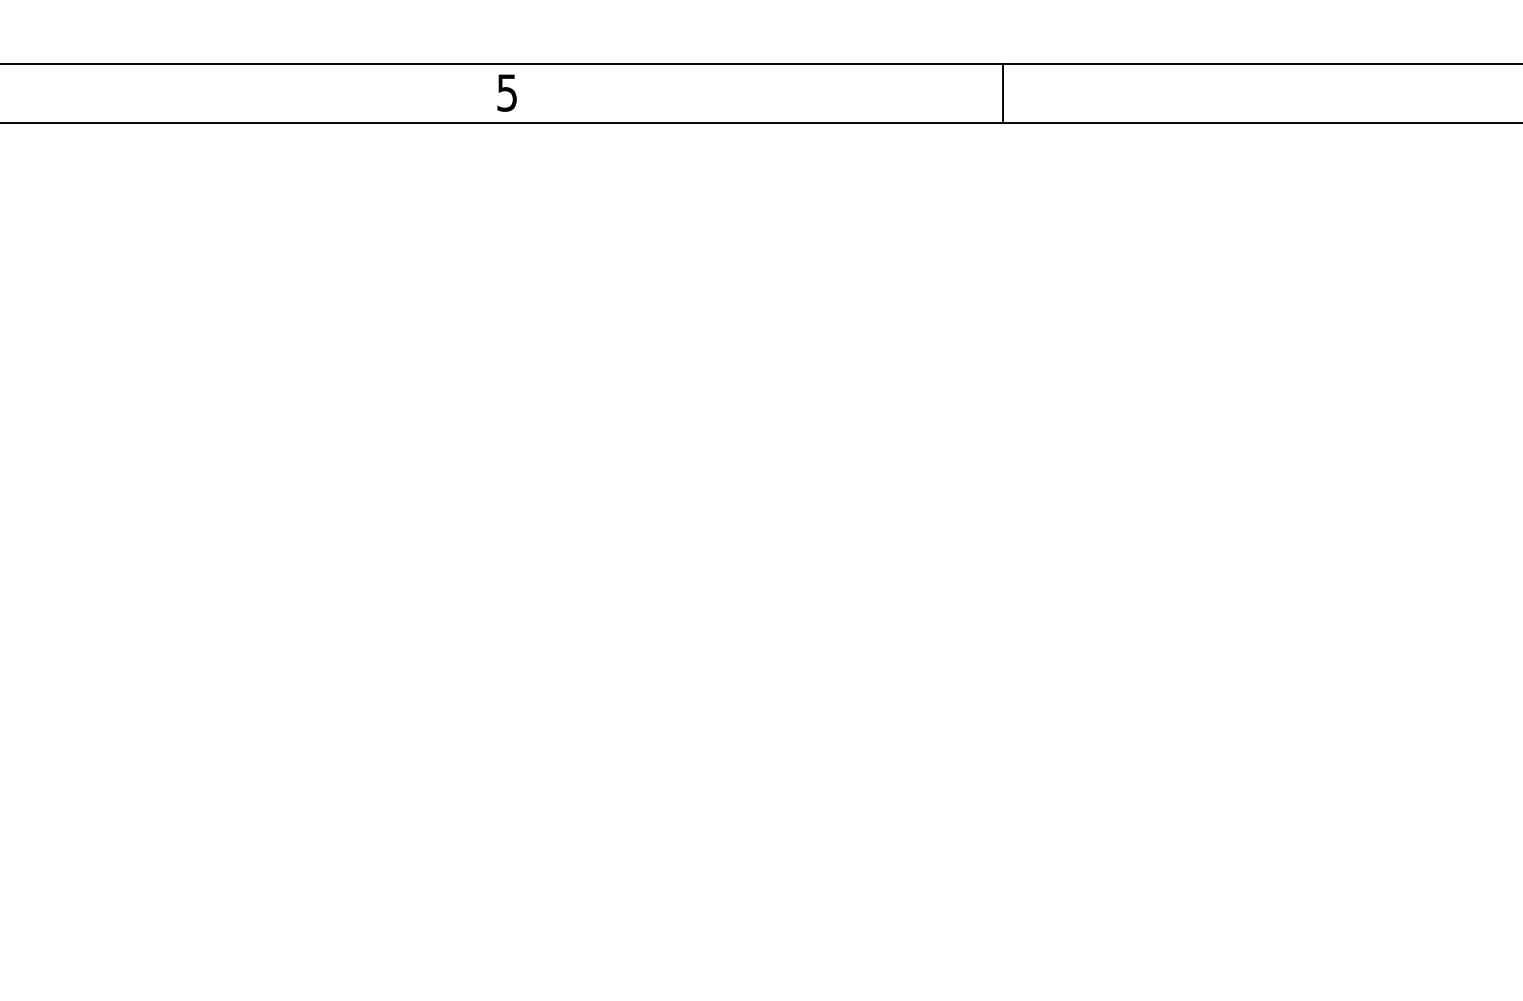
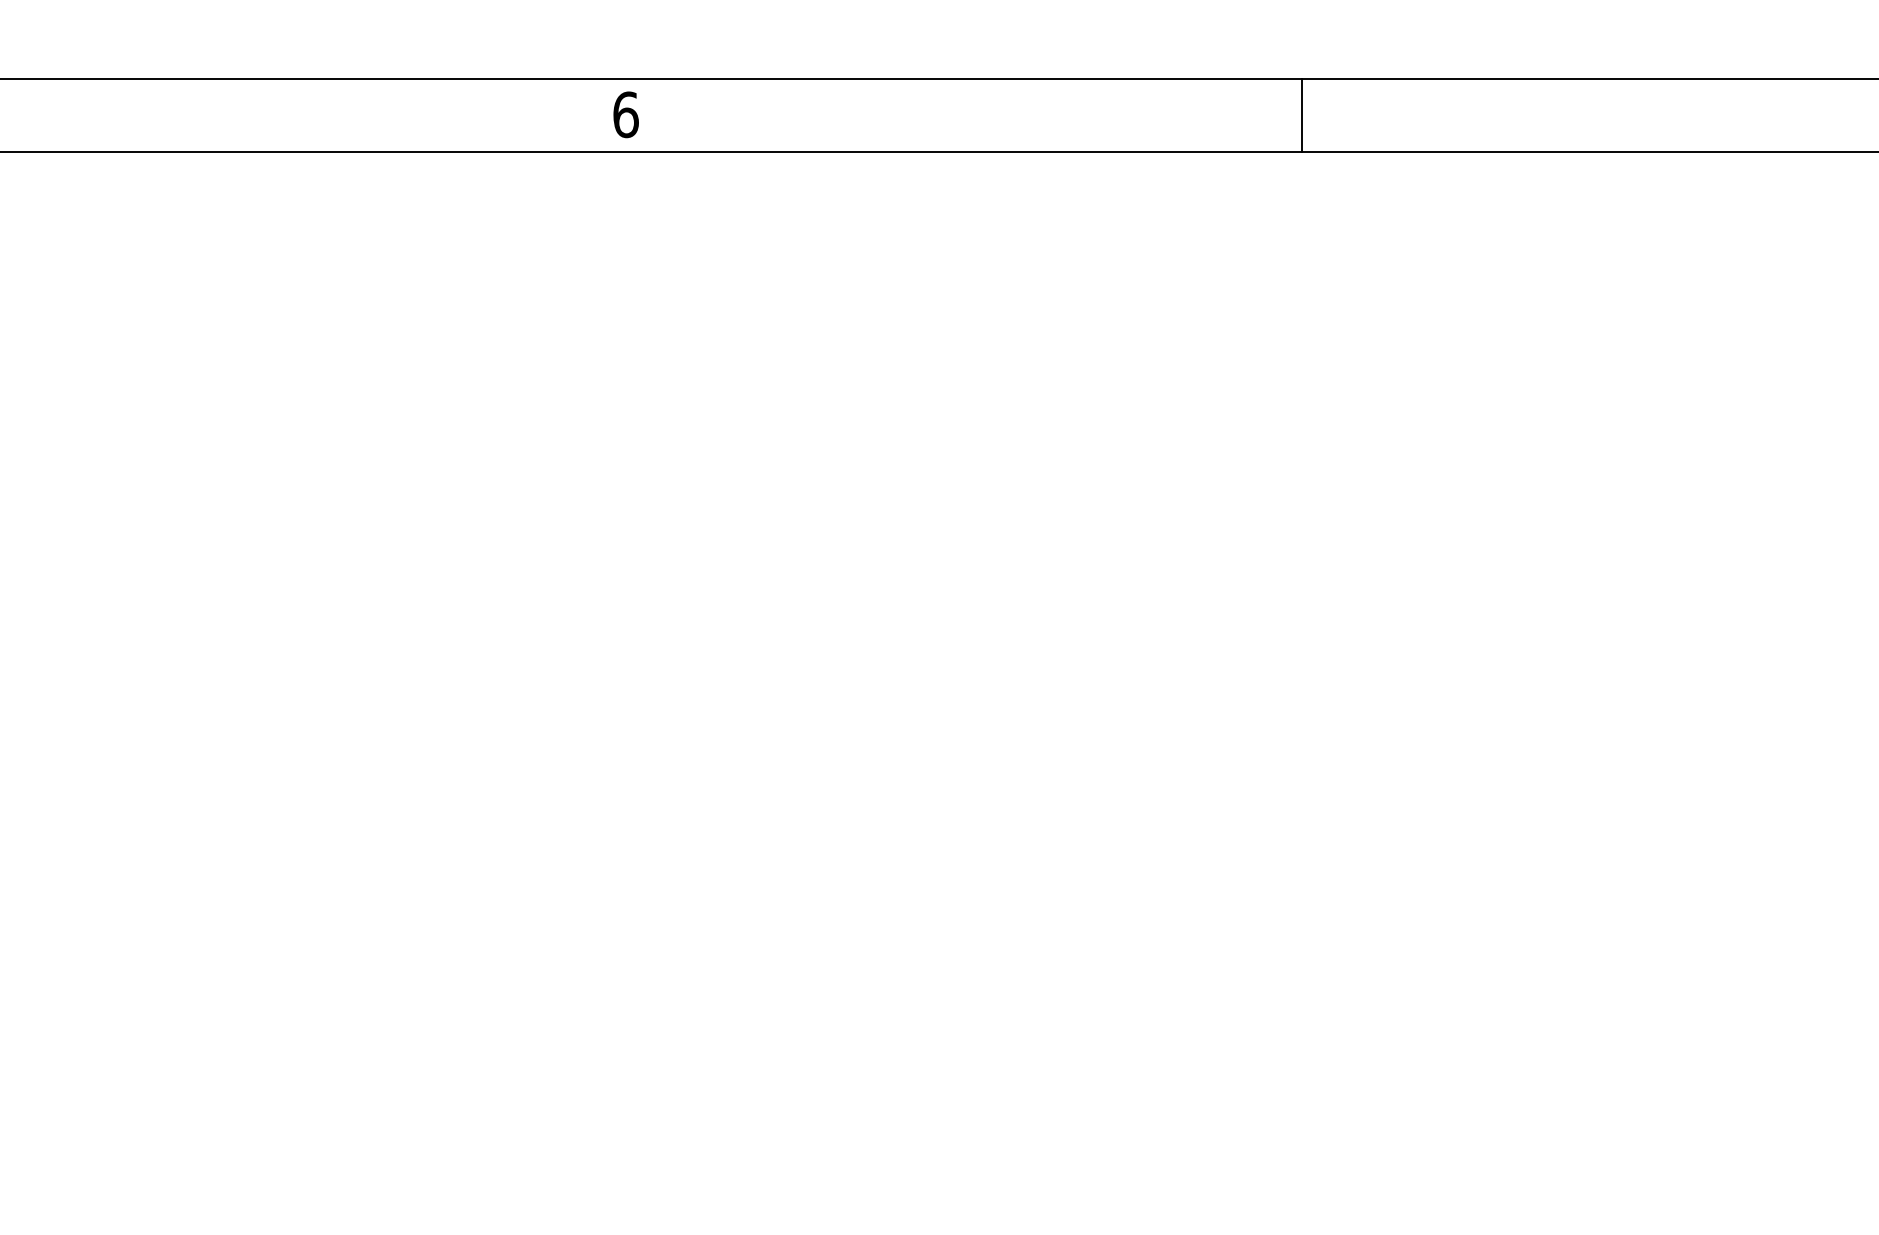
text: (507, 92) -> (626, 114), 5 -> 6
line: (1003, 92) -> (1302, 114), moved

